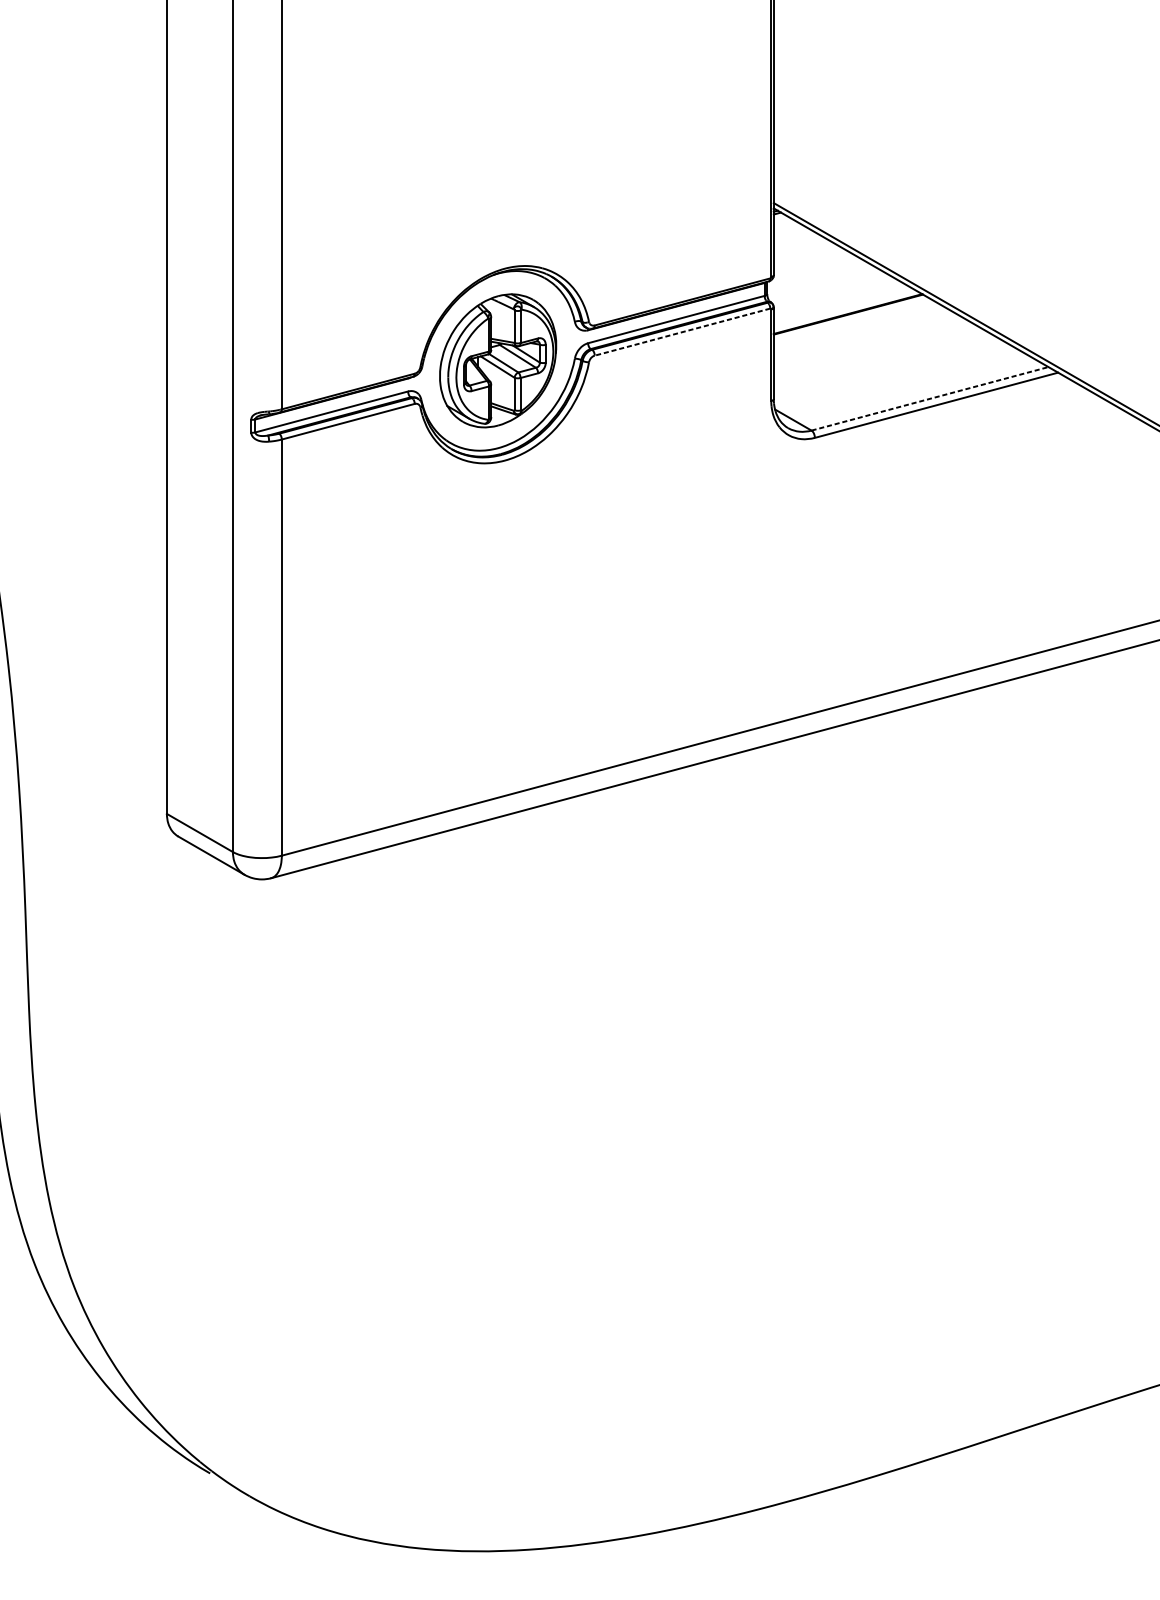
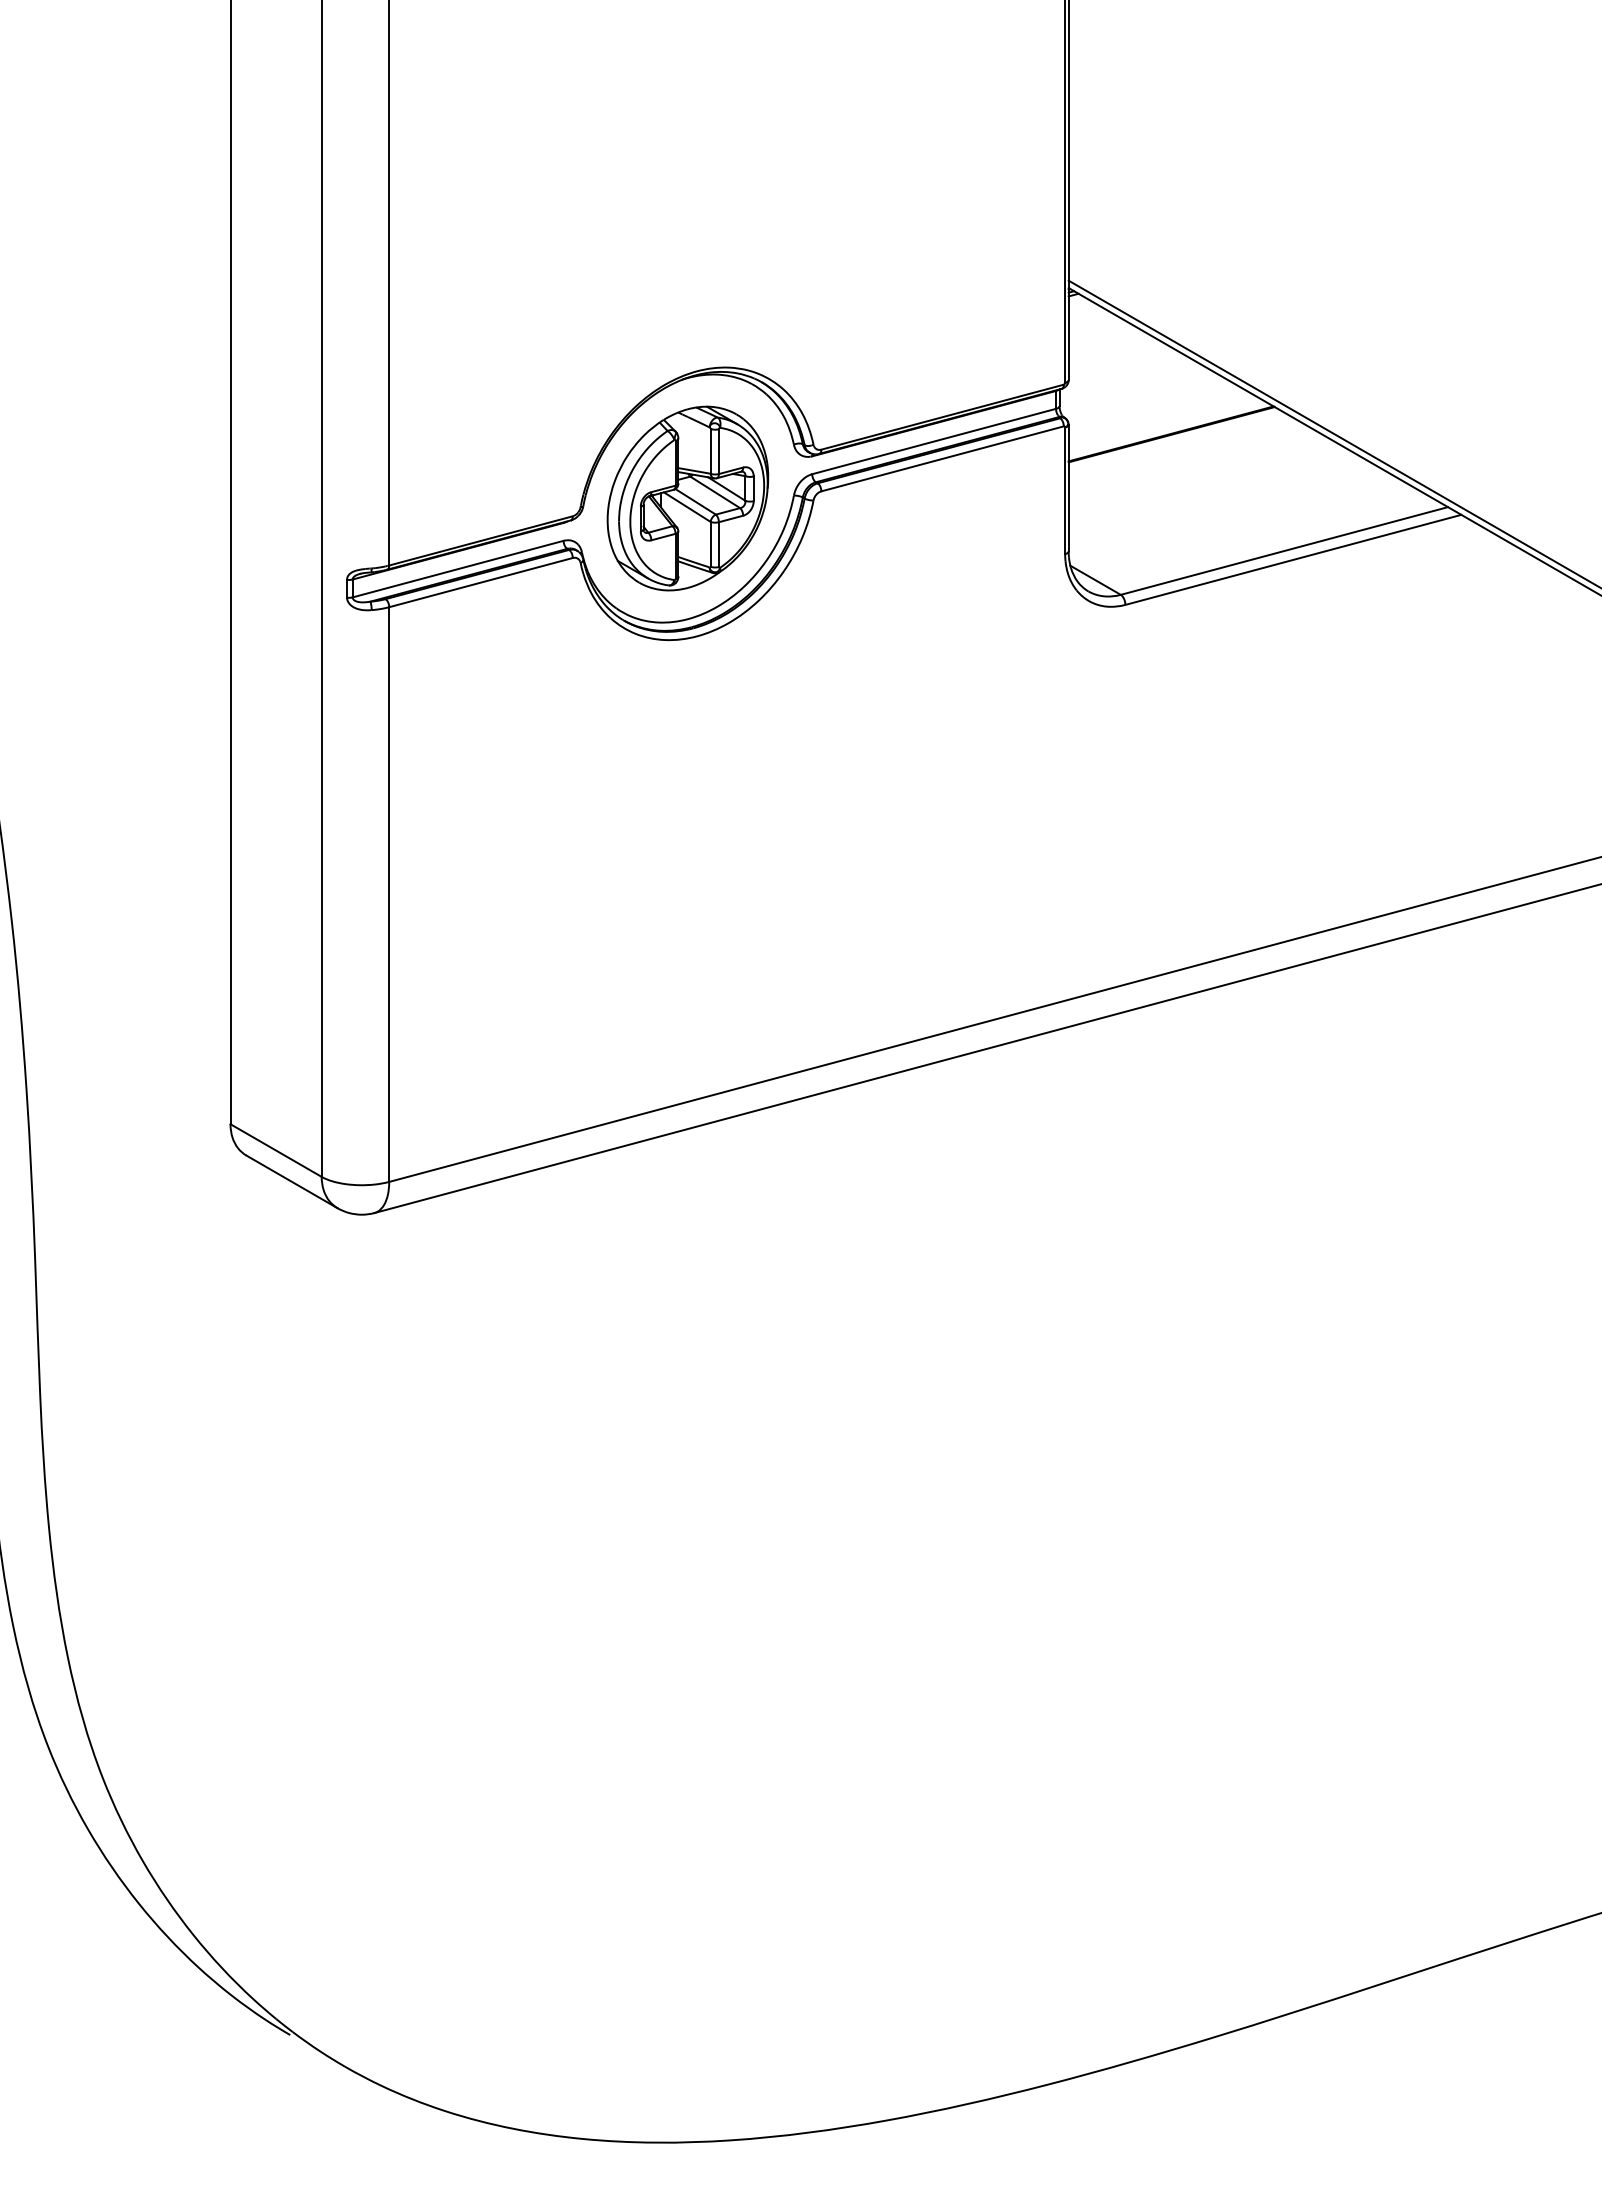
line: (682, 332) -> (942, 459), dashed -> solid
line: (930, 398) -> (1284, 550), dashed -> solid

